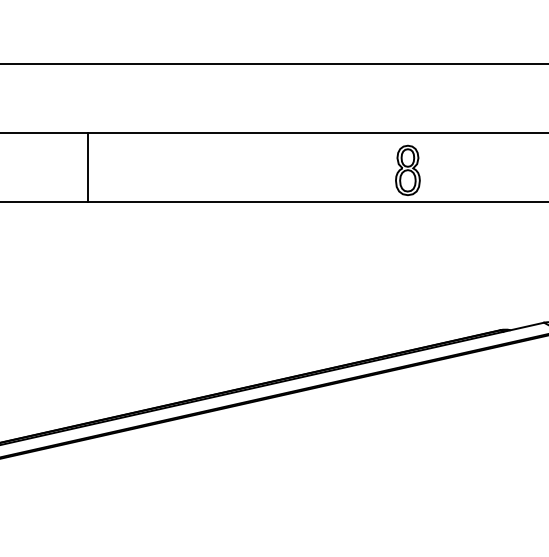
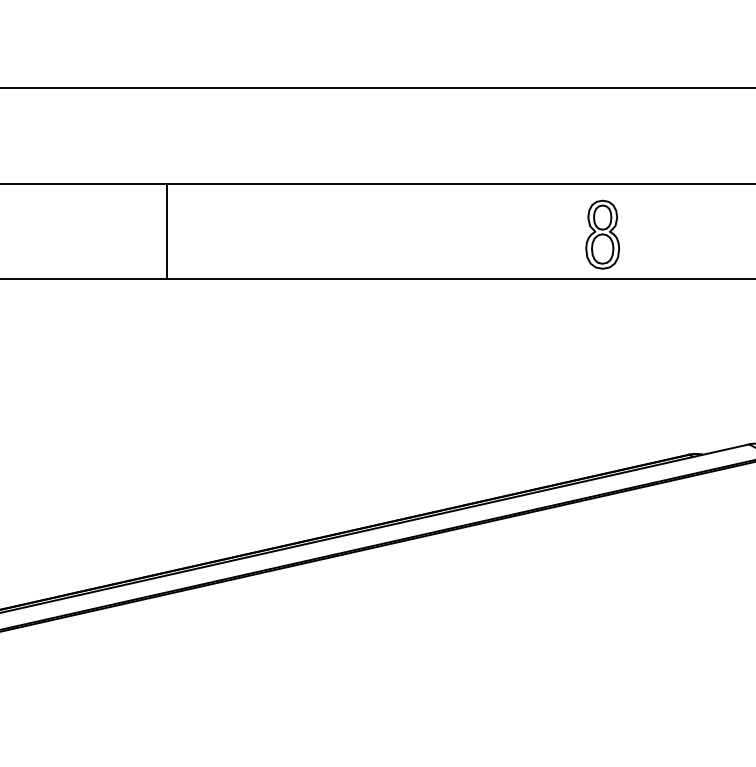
line: (88, 167) -> (167, 230), moved
part: (407, 170) -> (602, 234), moved

